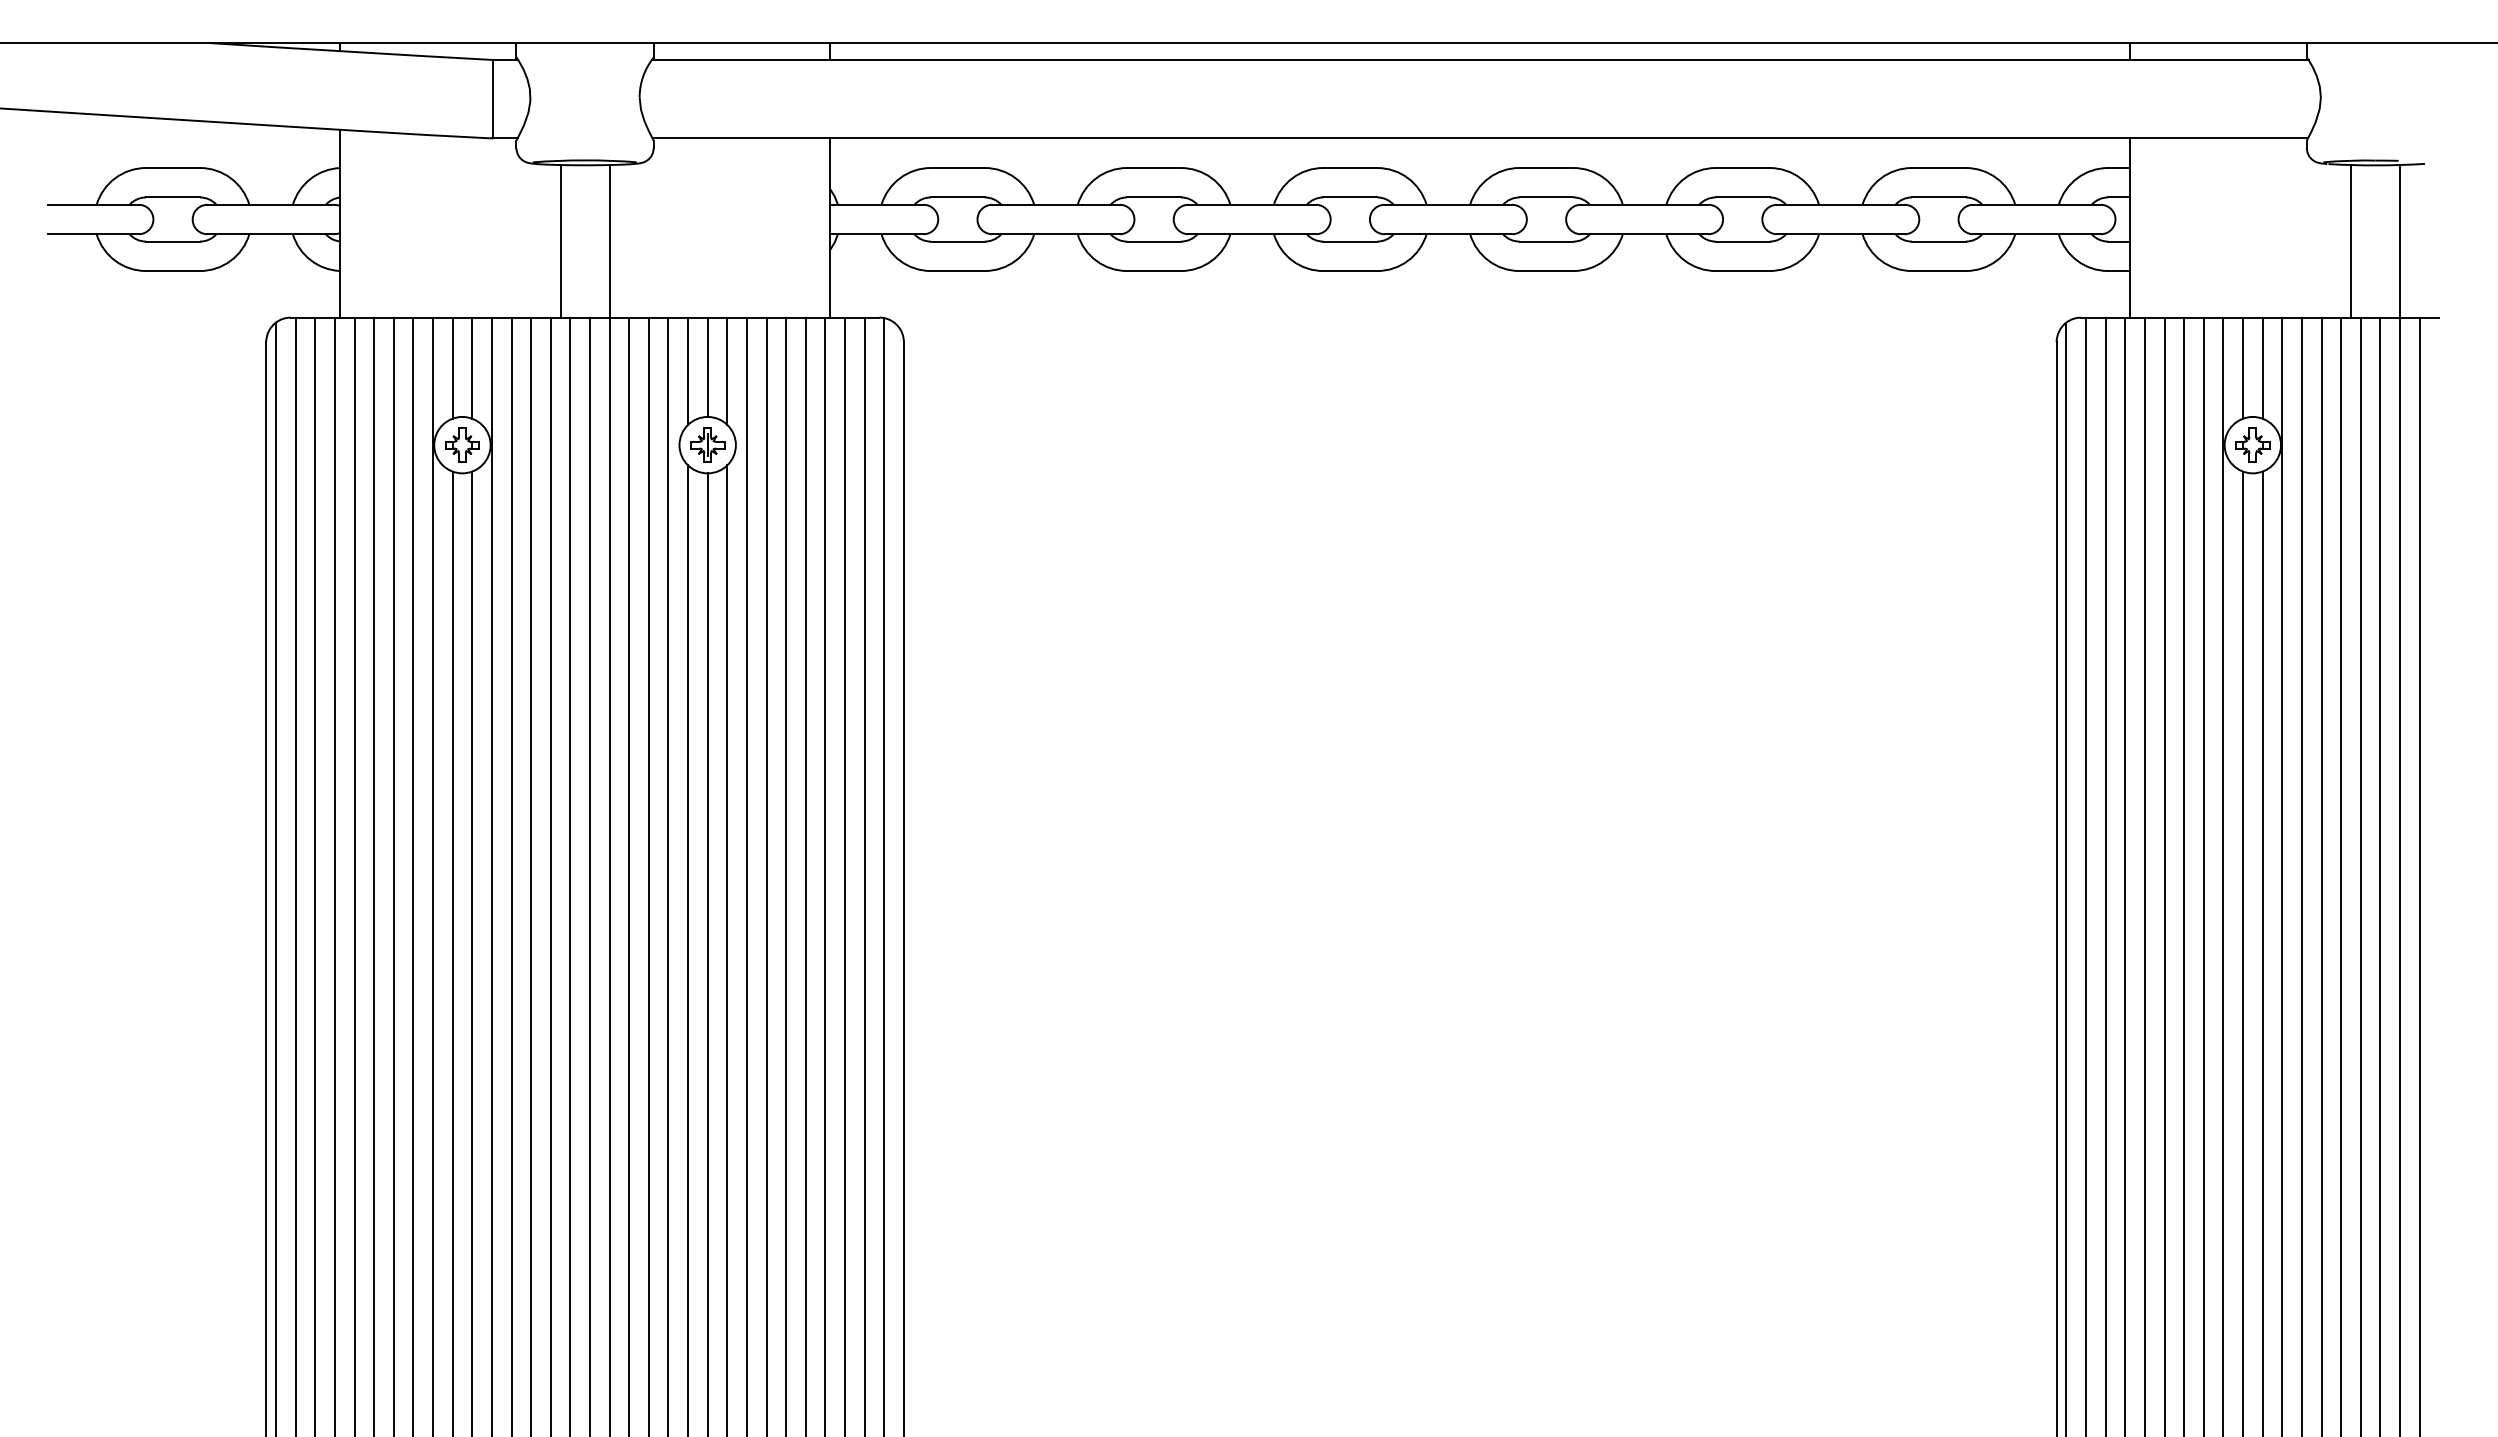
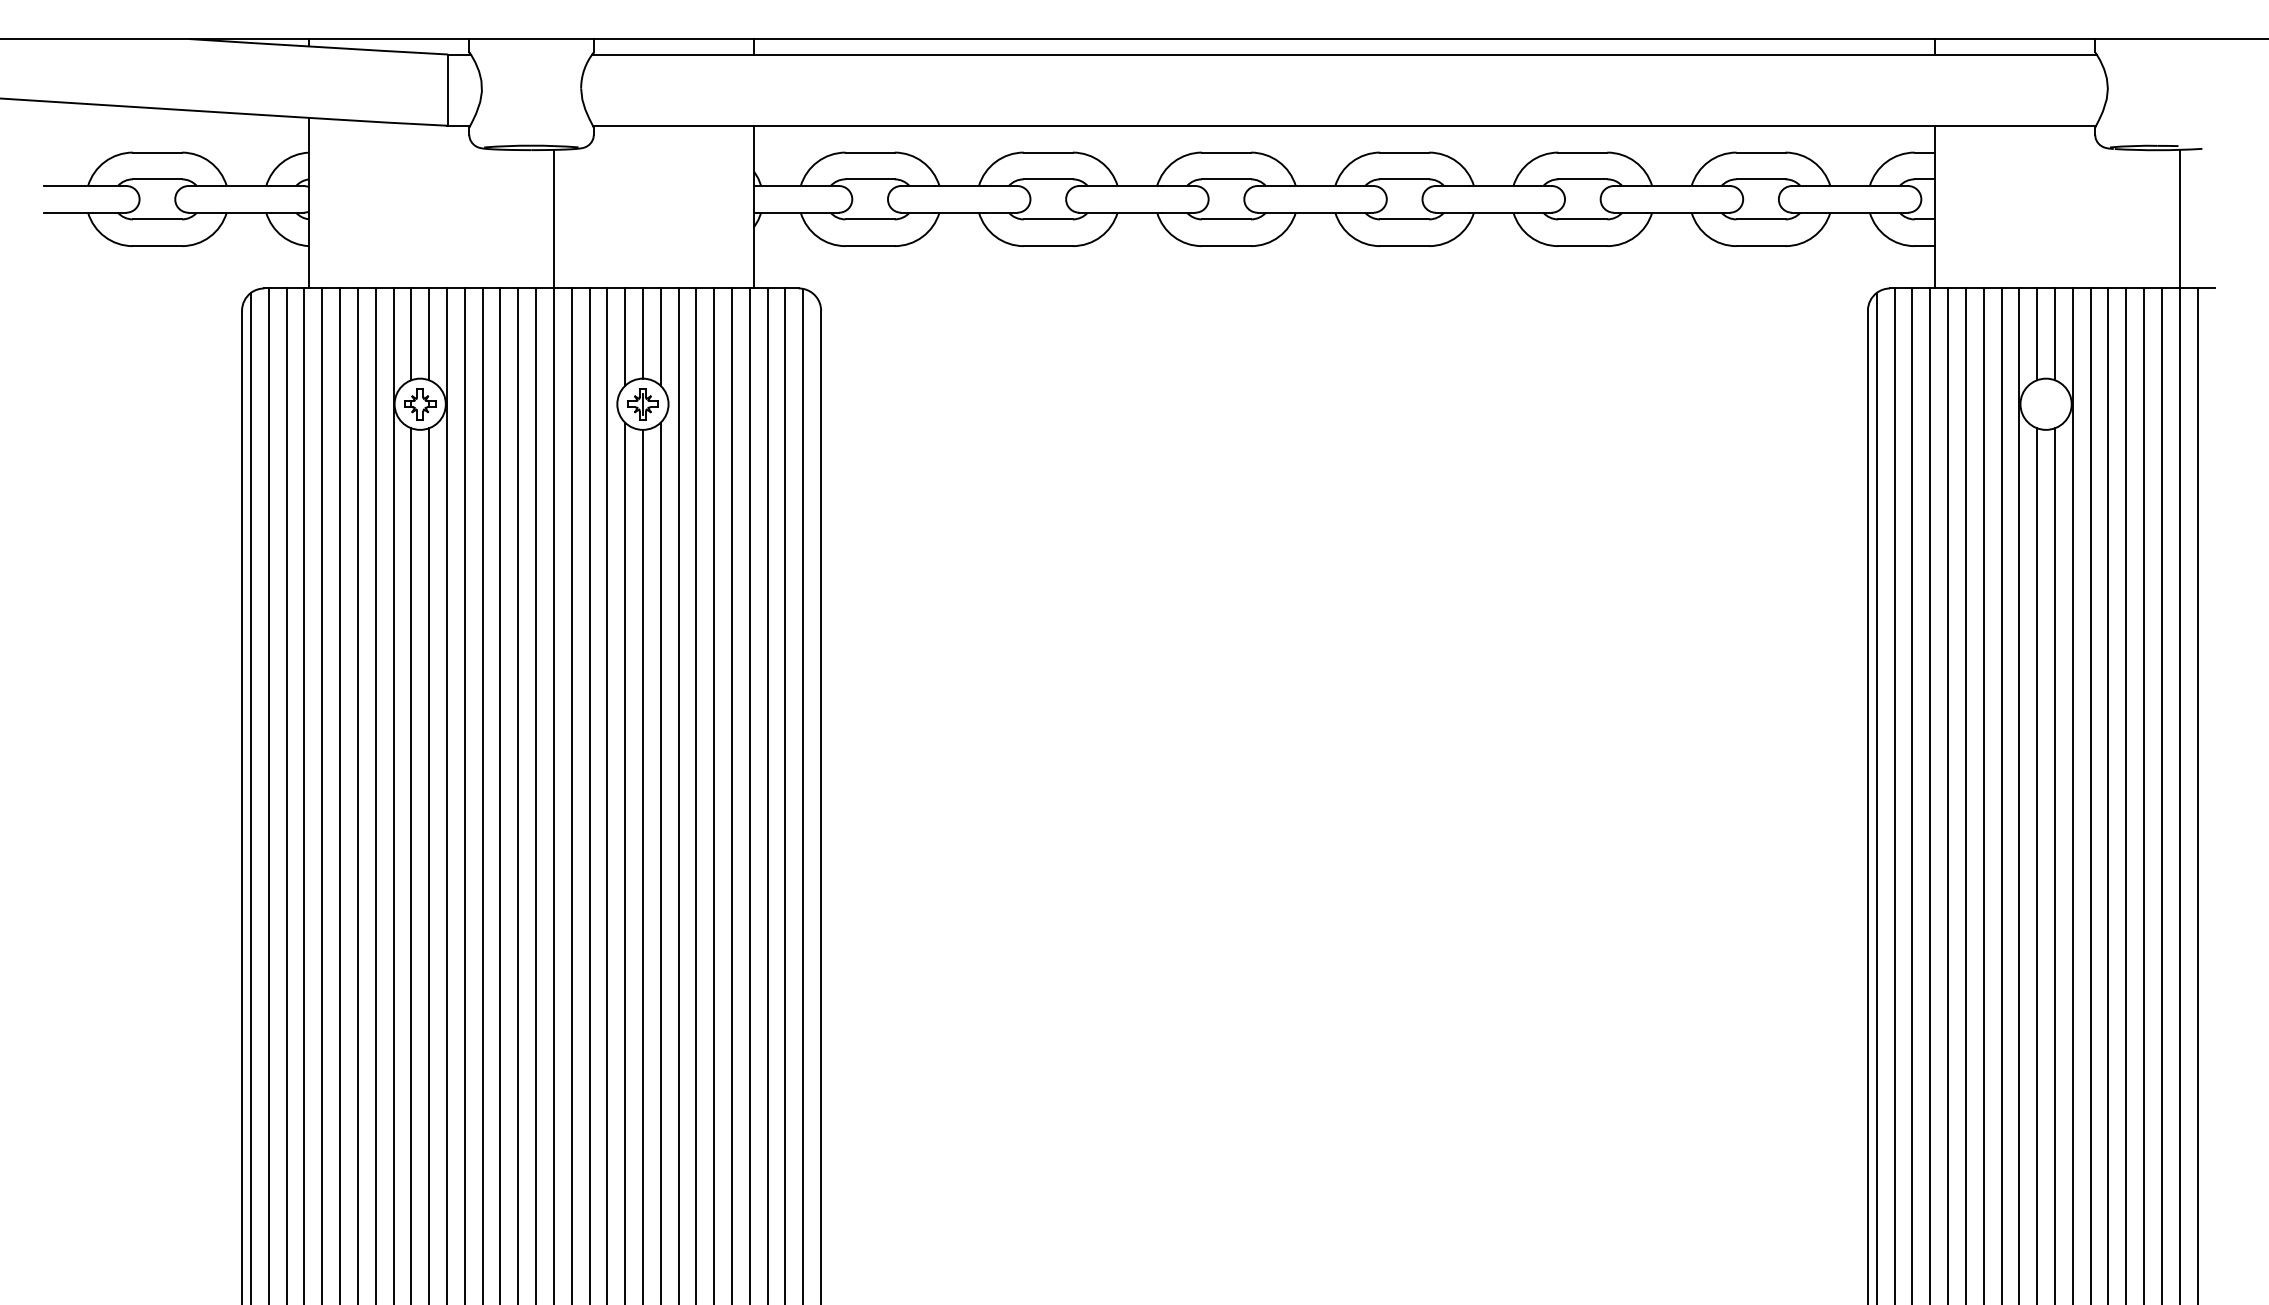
line: (560, 241) -> (509, 219), removed
line: (2350, 241) -> (2134, 219), removed
part: (2252, 444) -> (2045, 403), removed

